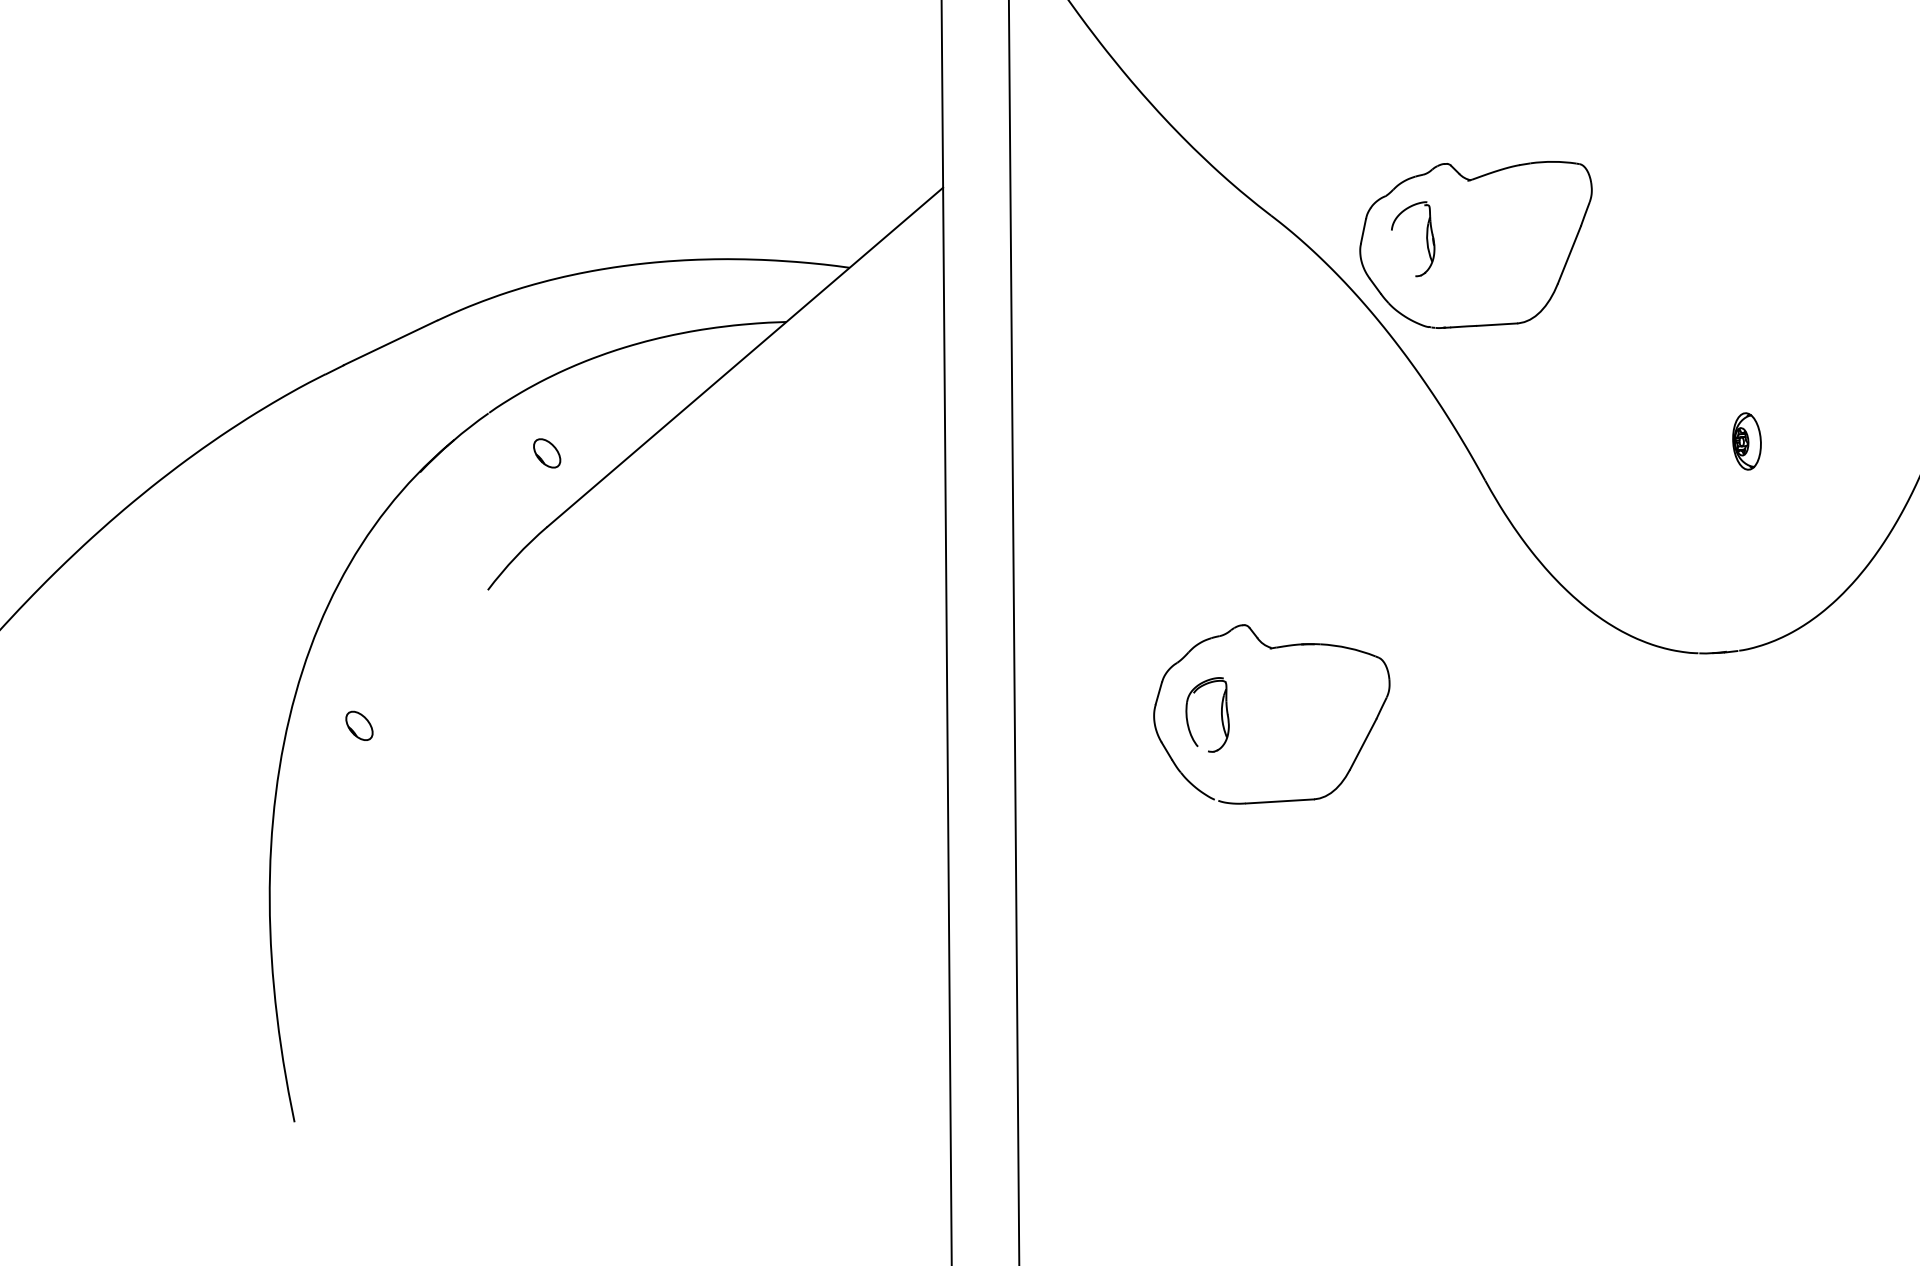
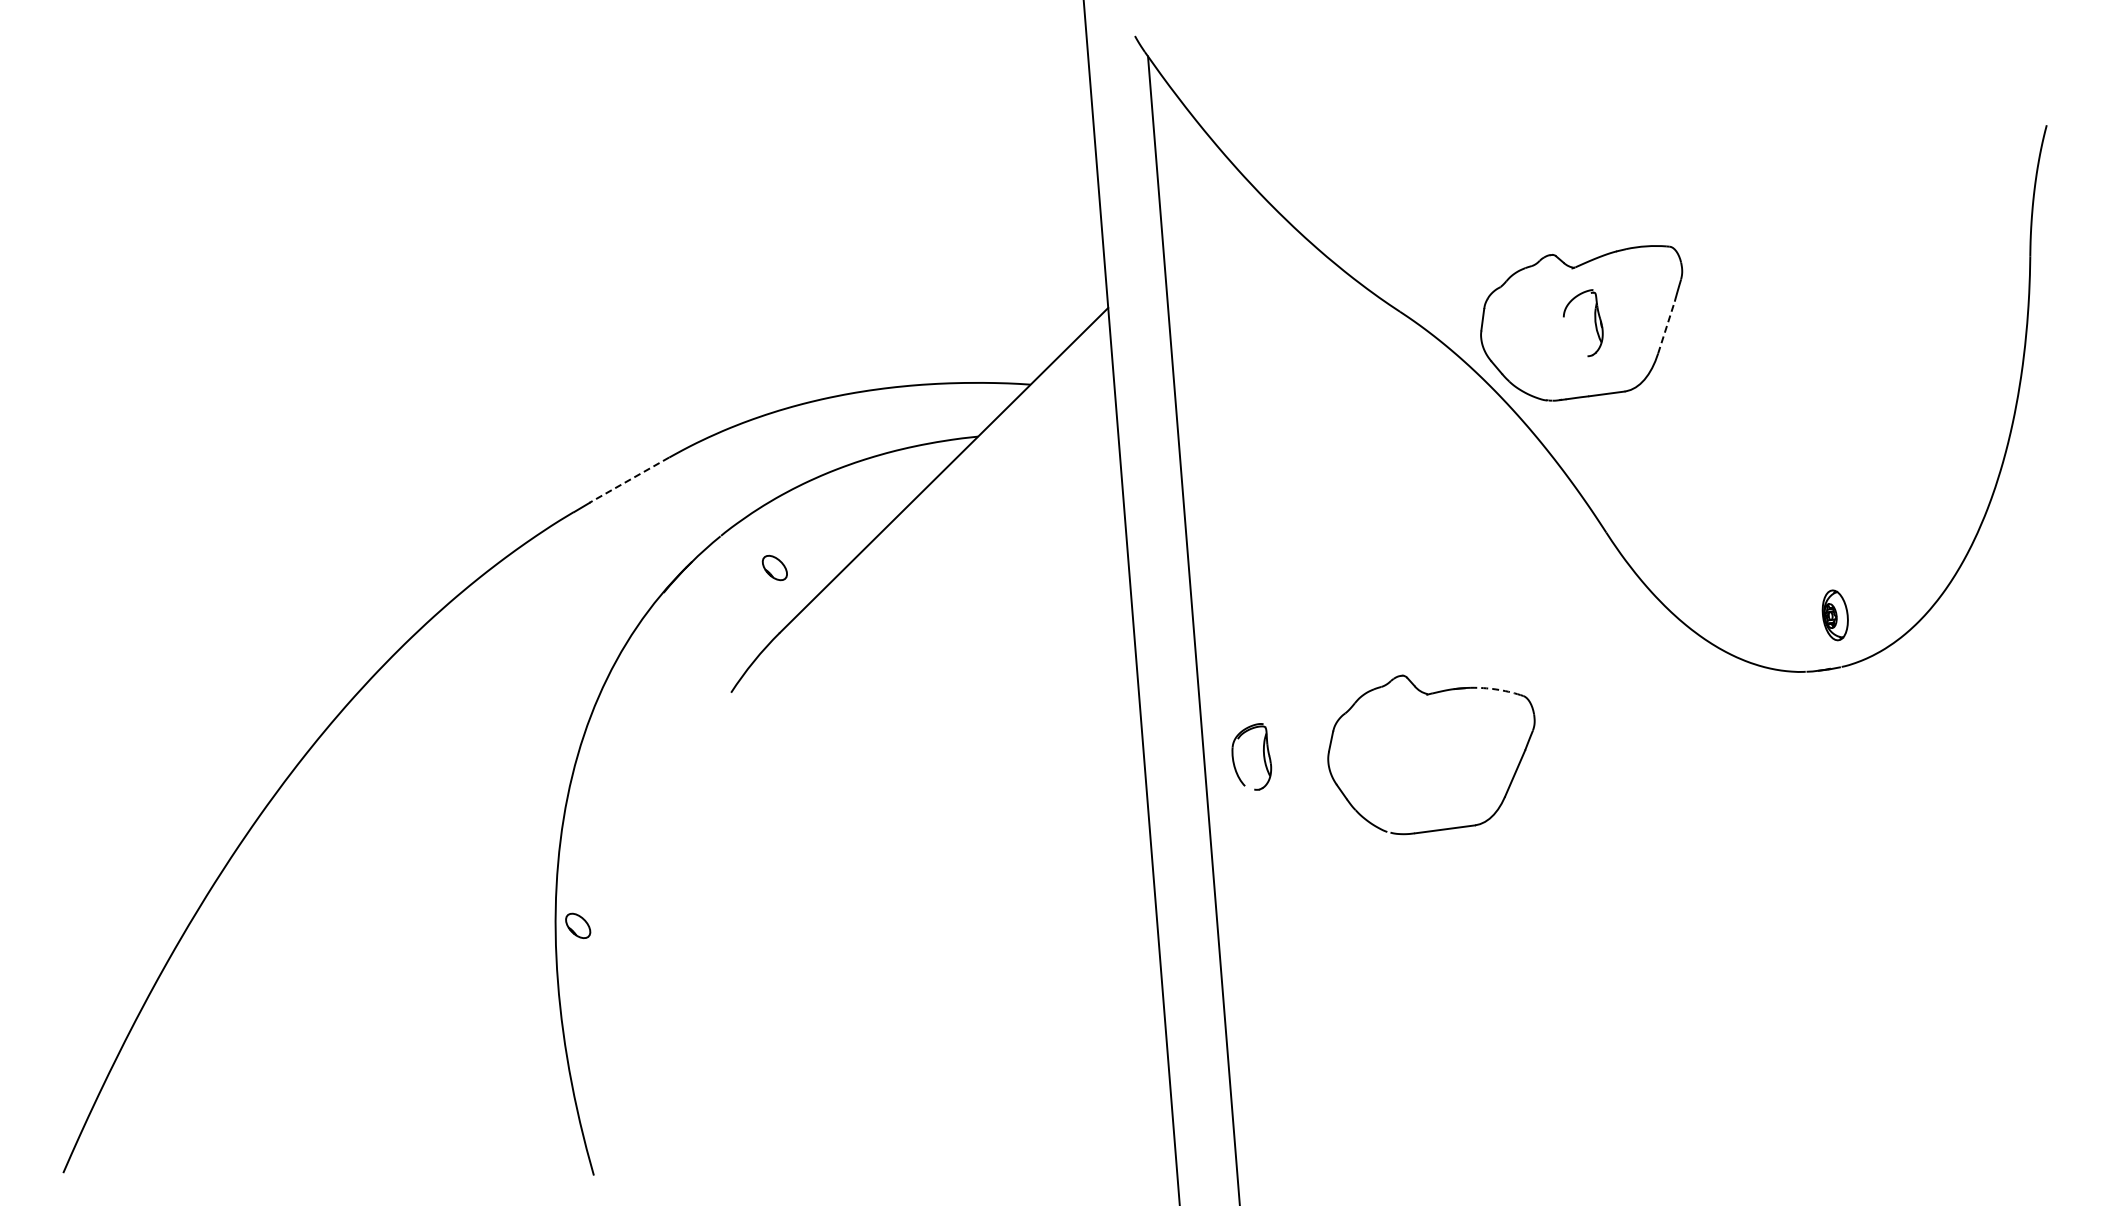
part: (1425, 239) -> (1594, 323), moved
line: (1569, 254) -> (1666, 327), solid -> dashed
line: (390, 343) -> (629, 480), solid -> dashed
part: (1746, 441) -> (1834, 615), moved
arc: (1347, 648) -> (1495, 689), solid -> dashed
part: (1221, 714) -> (1263, 756), moved
part: (359, 725) -> (578, 925), moved

